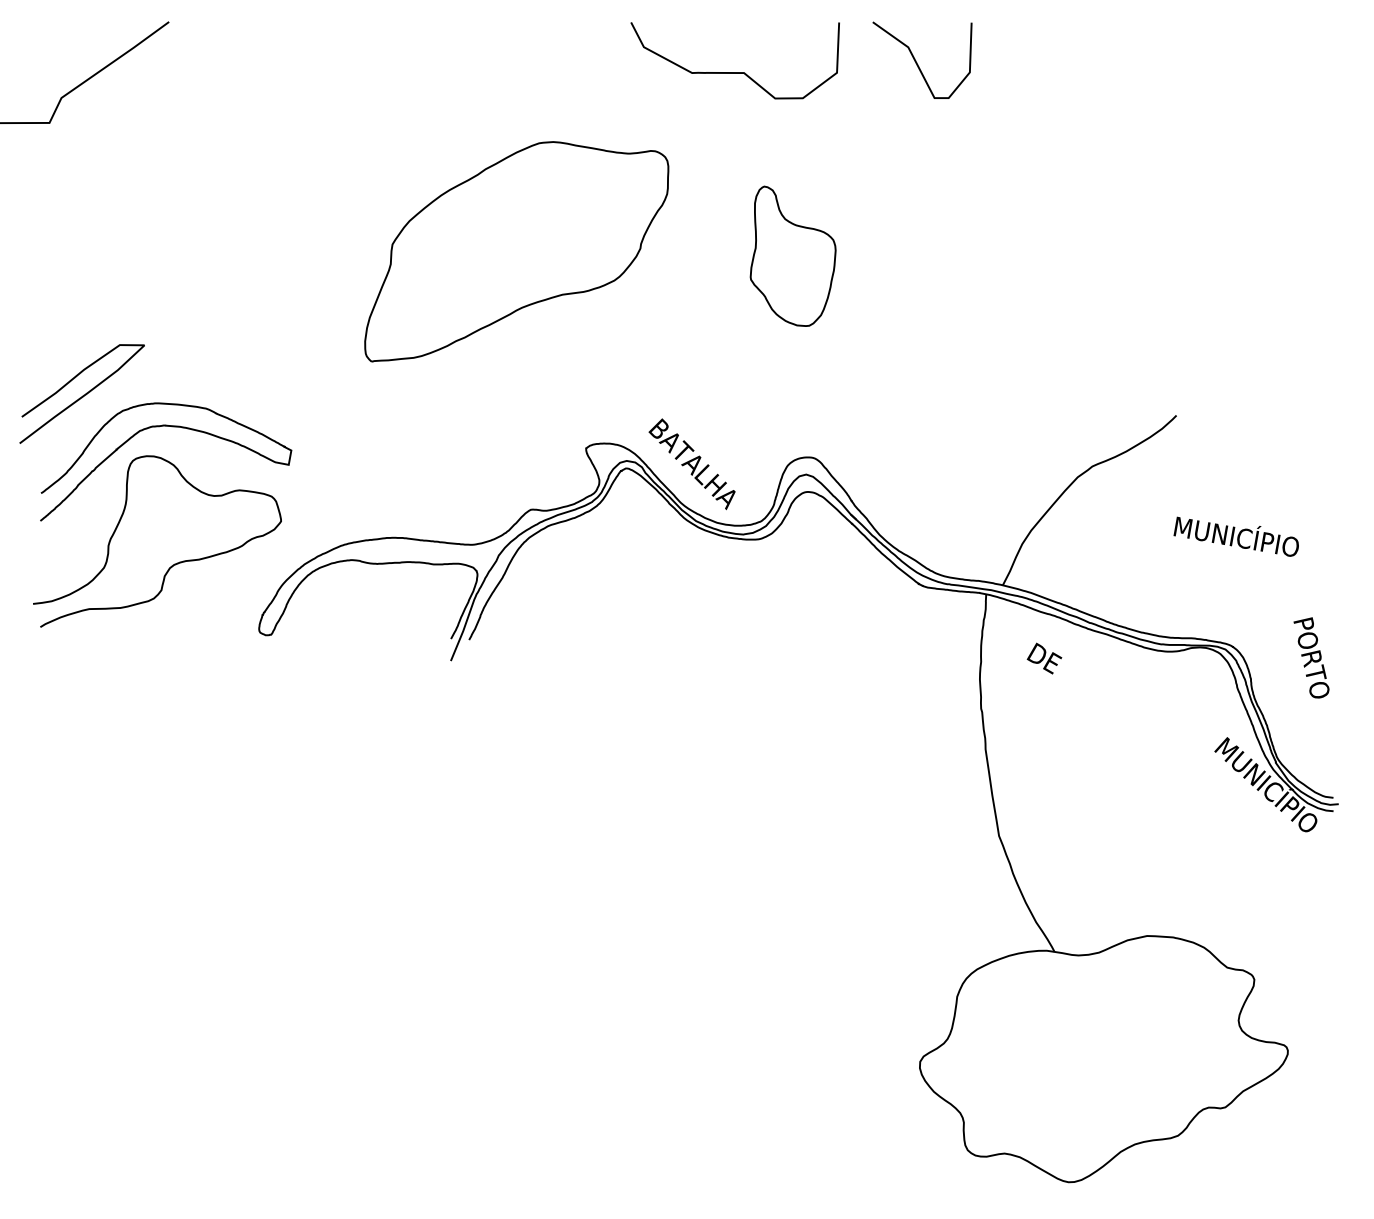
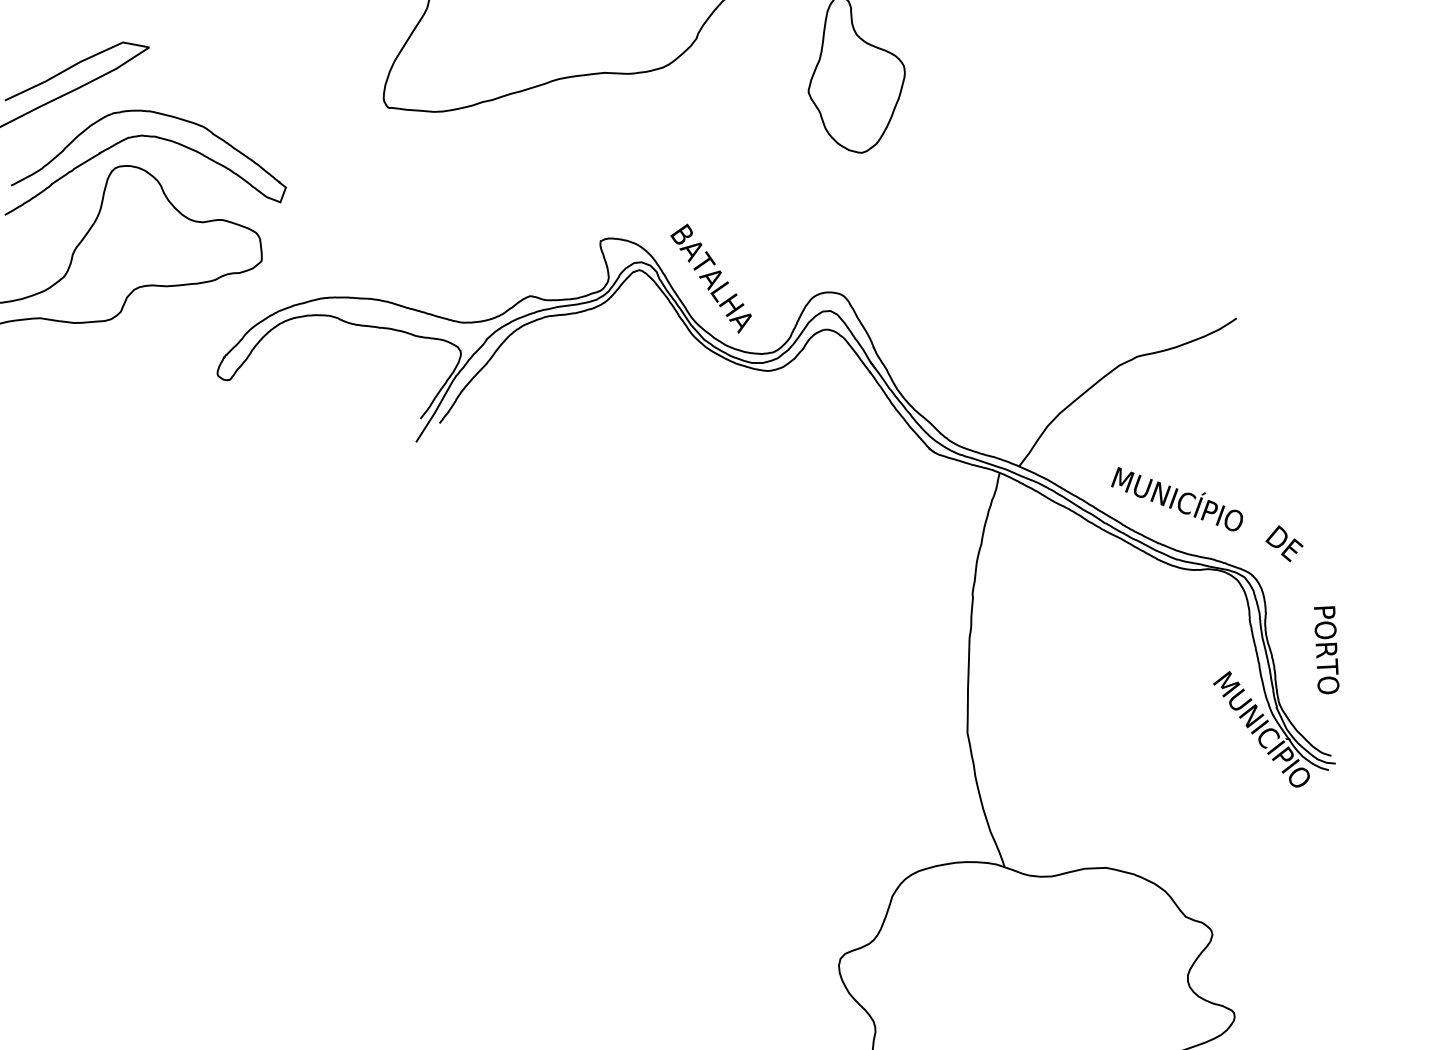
text: (1235, 536) -> (1176, 499), moved
text: (1311, 657) -> (1326, 648), moved
text: (1044, 658) -> (1284, 543), moved

